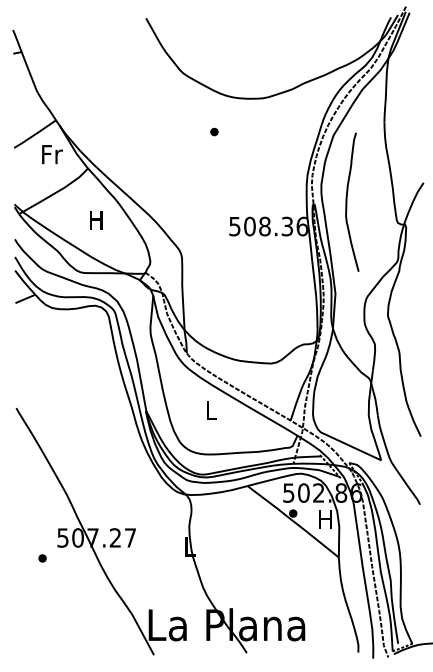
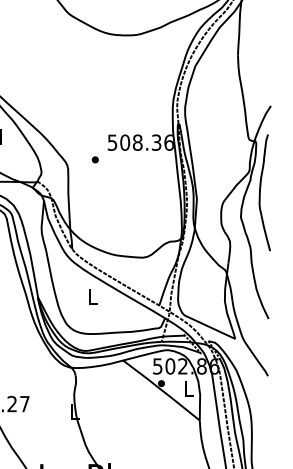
part: (214, 131) -> (95, 159), moved
curve: (347, 201) -> (260, 192), moved
text: (325, 519) -> (188, 388), H -> L

